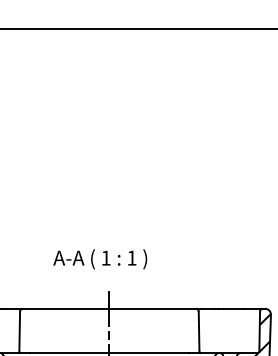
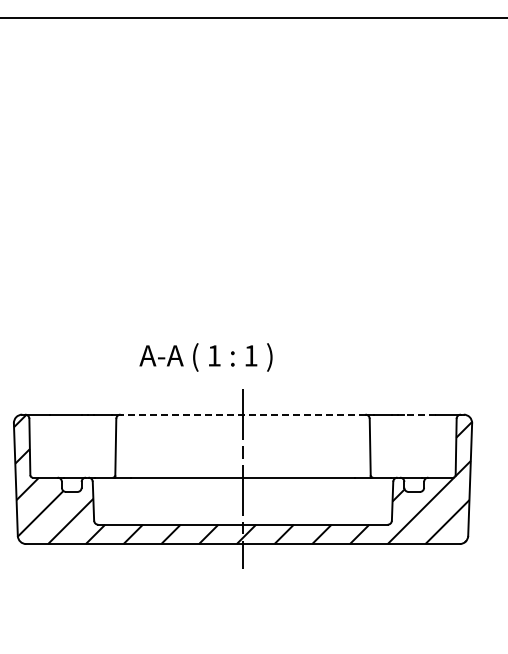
text: (99, 259) -> (205, 357), moved
line: (109, 308) -> (243, 414), solid -> dashed
line: (233, 308) -> (419, 414), solid -> dashed

